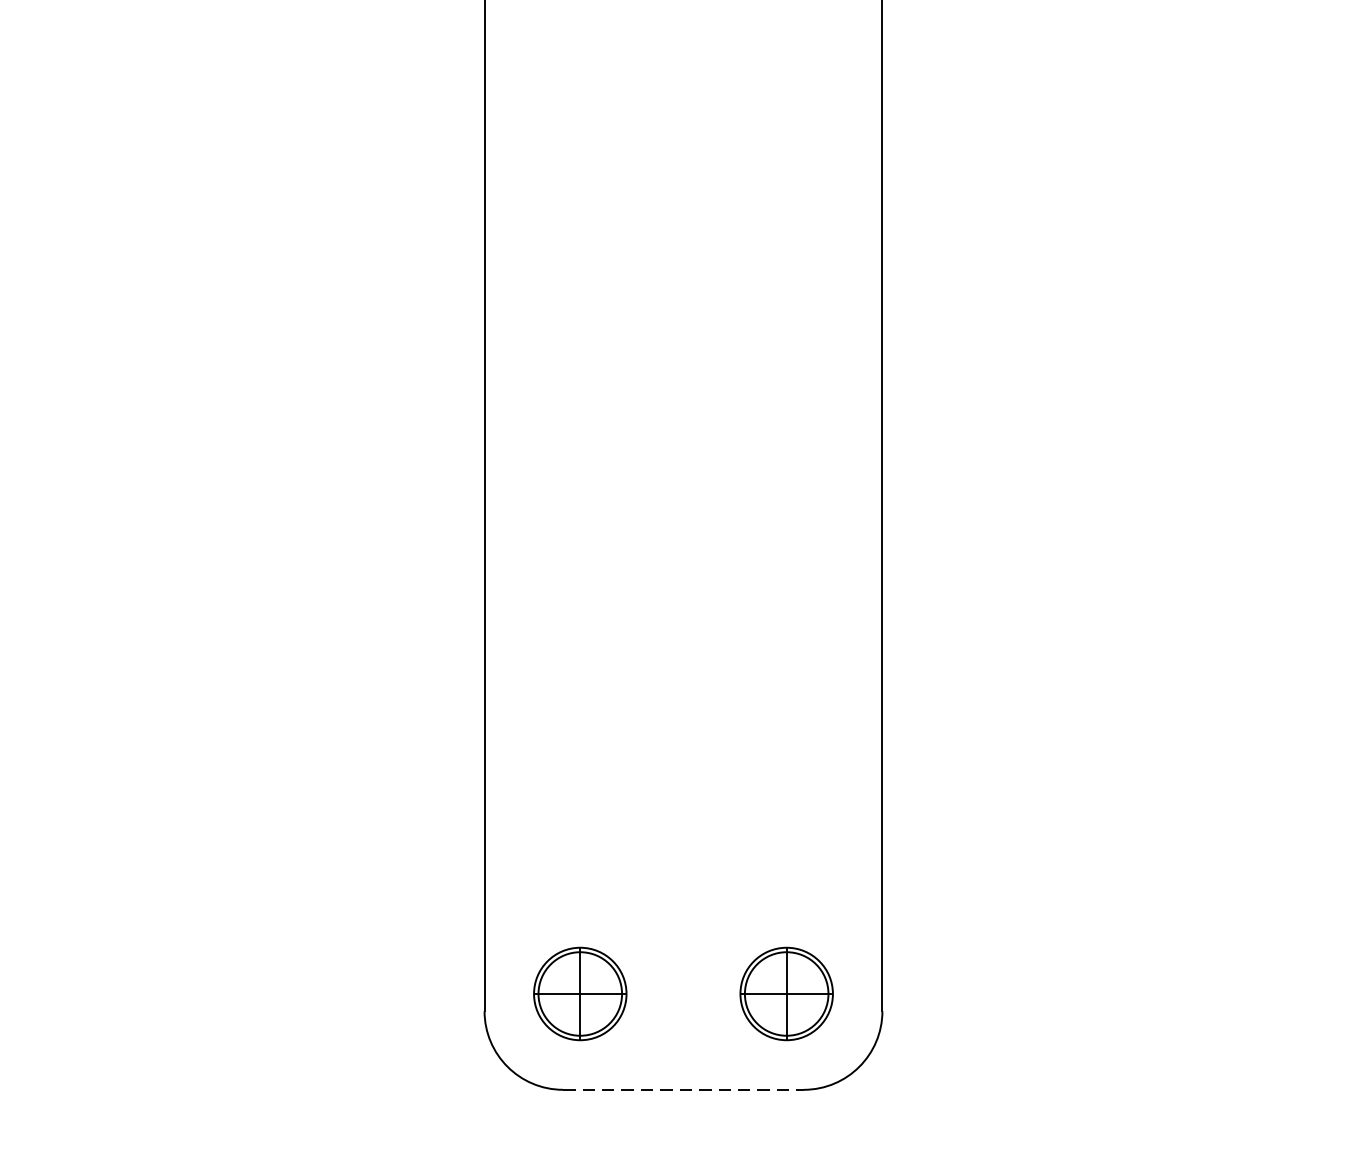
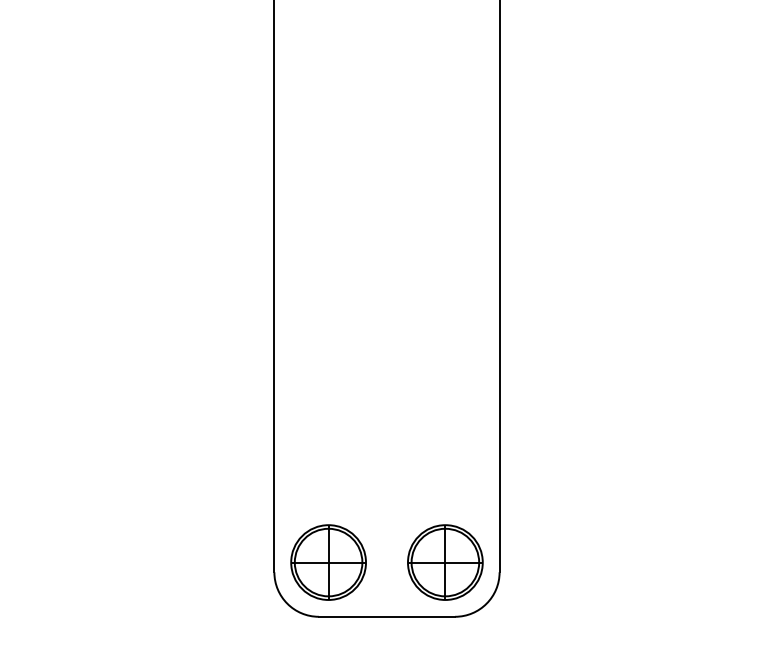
part: (580, 993) -> (328, 562), size x1.43
part: (786, 993) -> (445, 562), size x1.43
line: (684, 1089) -> (387, 616), dashed -> solid

